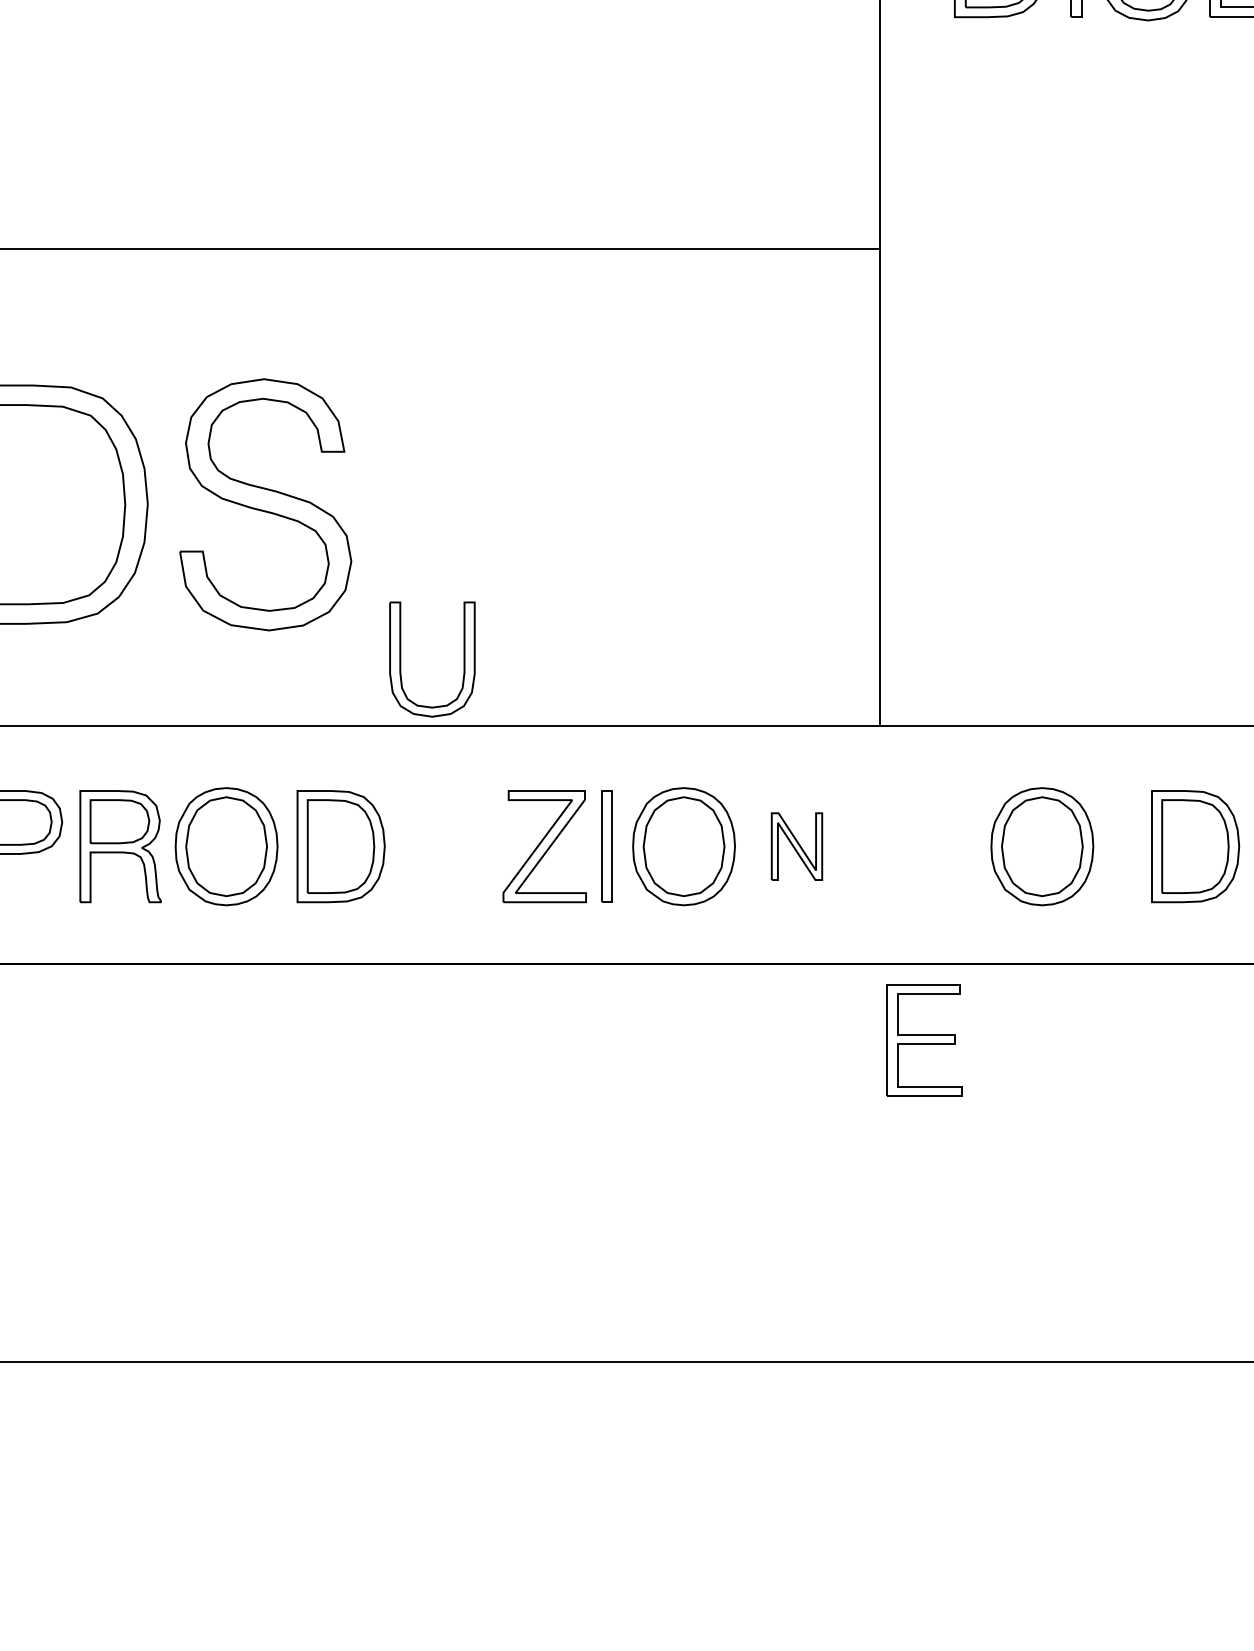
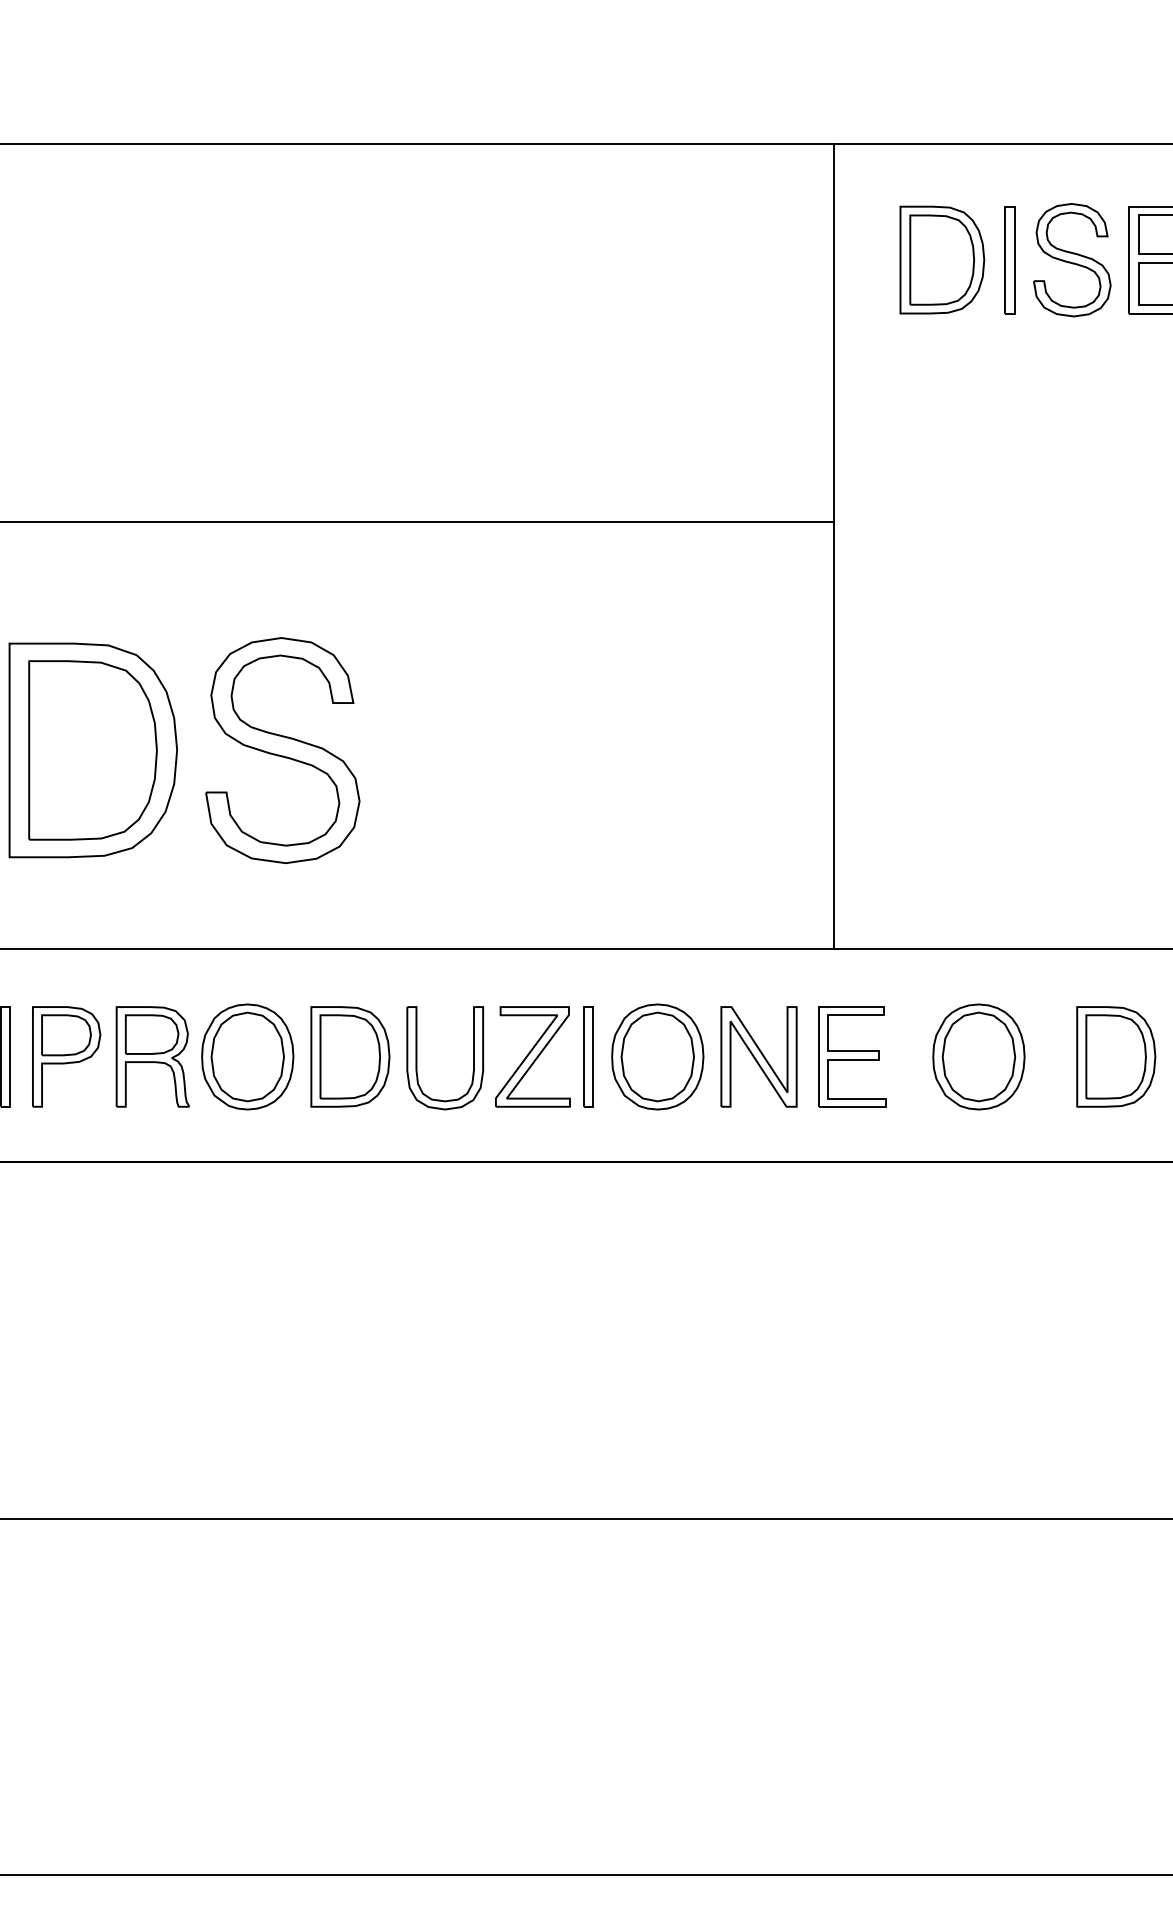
part: (401, 659) -> (417, 1058), moved
part: (796, 846) -> (758, 1056), size x1.67
part: (924, 1040) -> (852, 1056), moved

